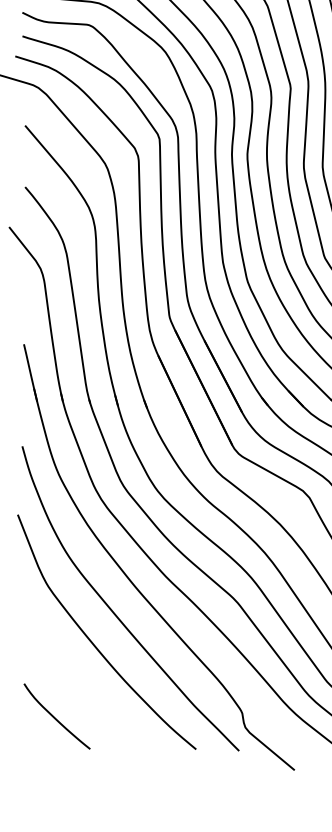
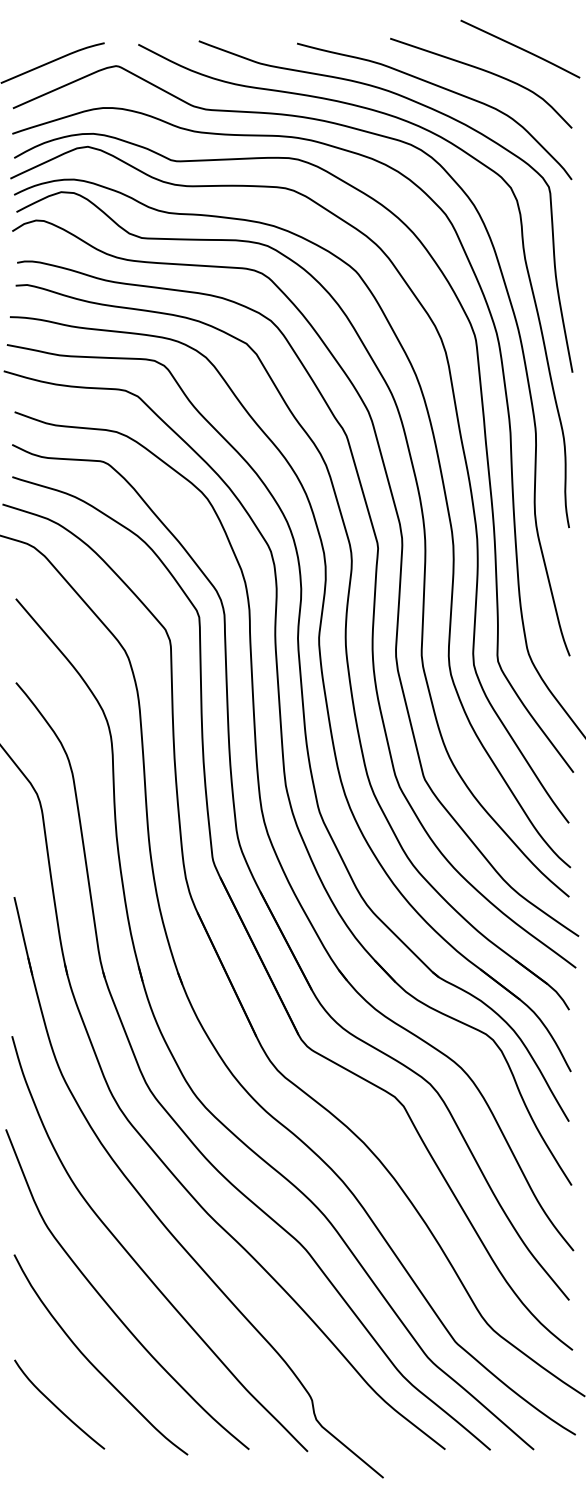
curve: (80, 685) -> (91, 1362), added

